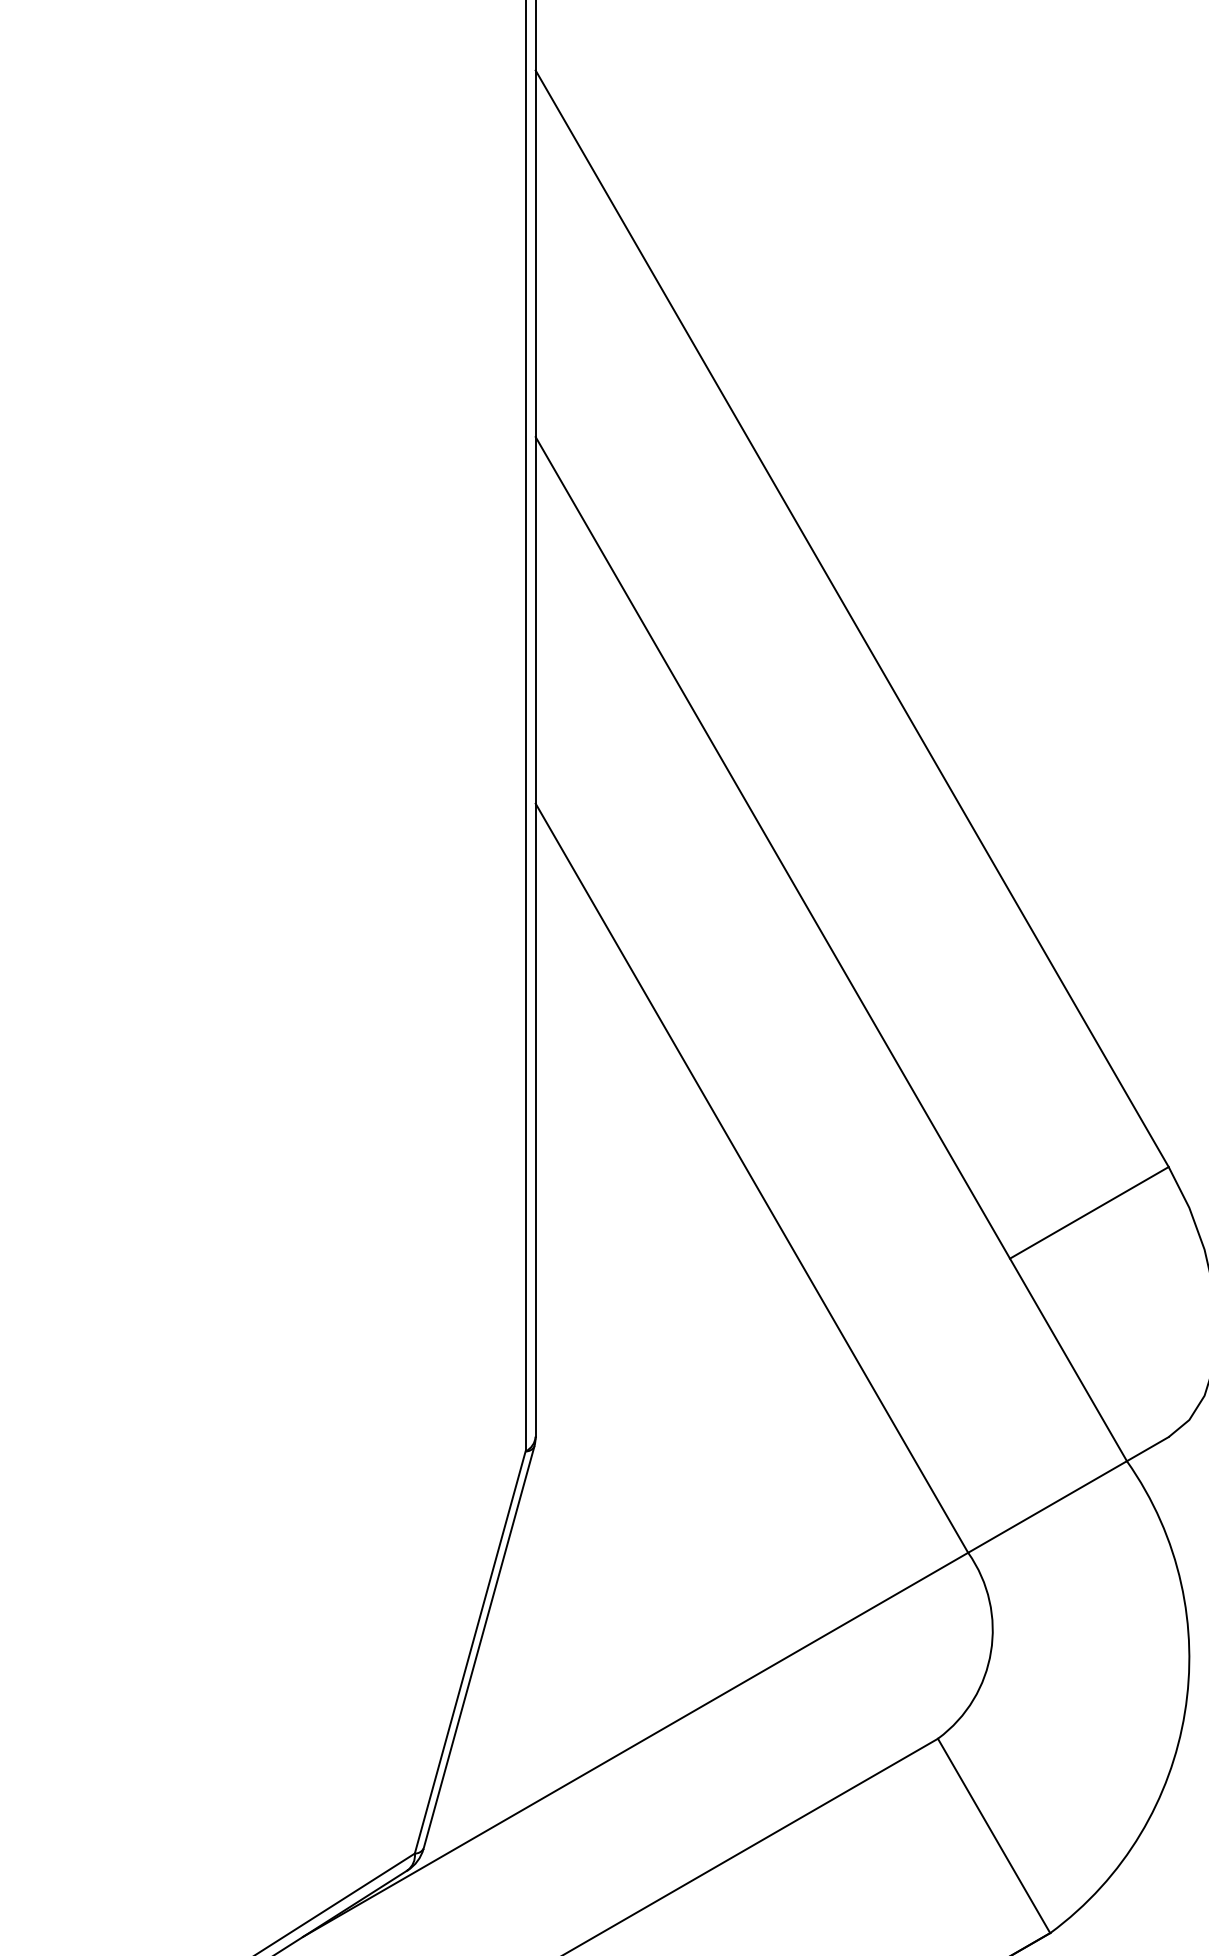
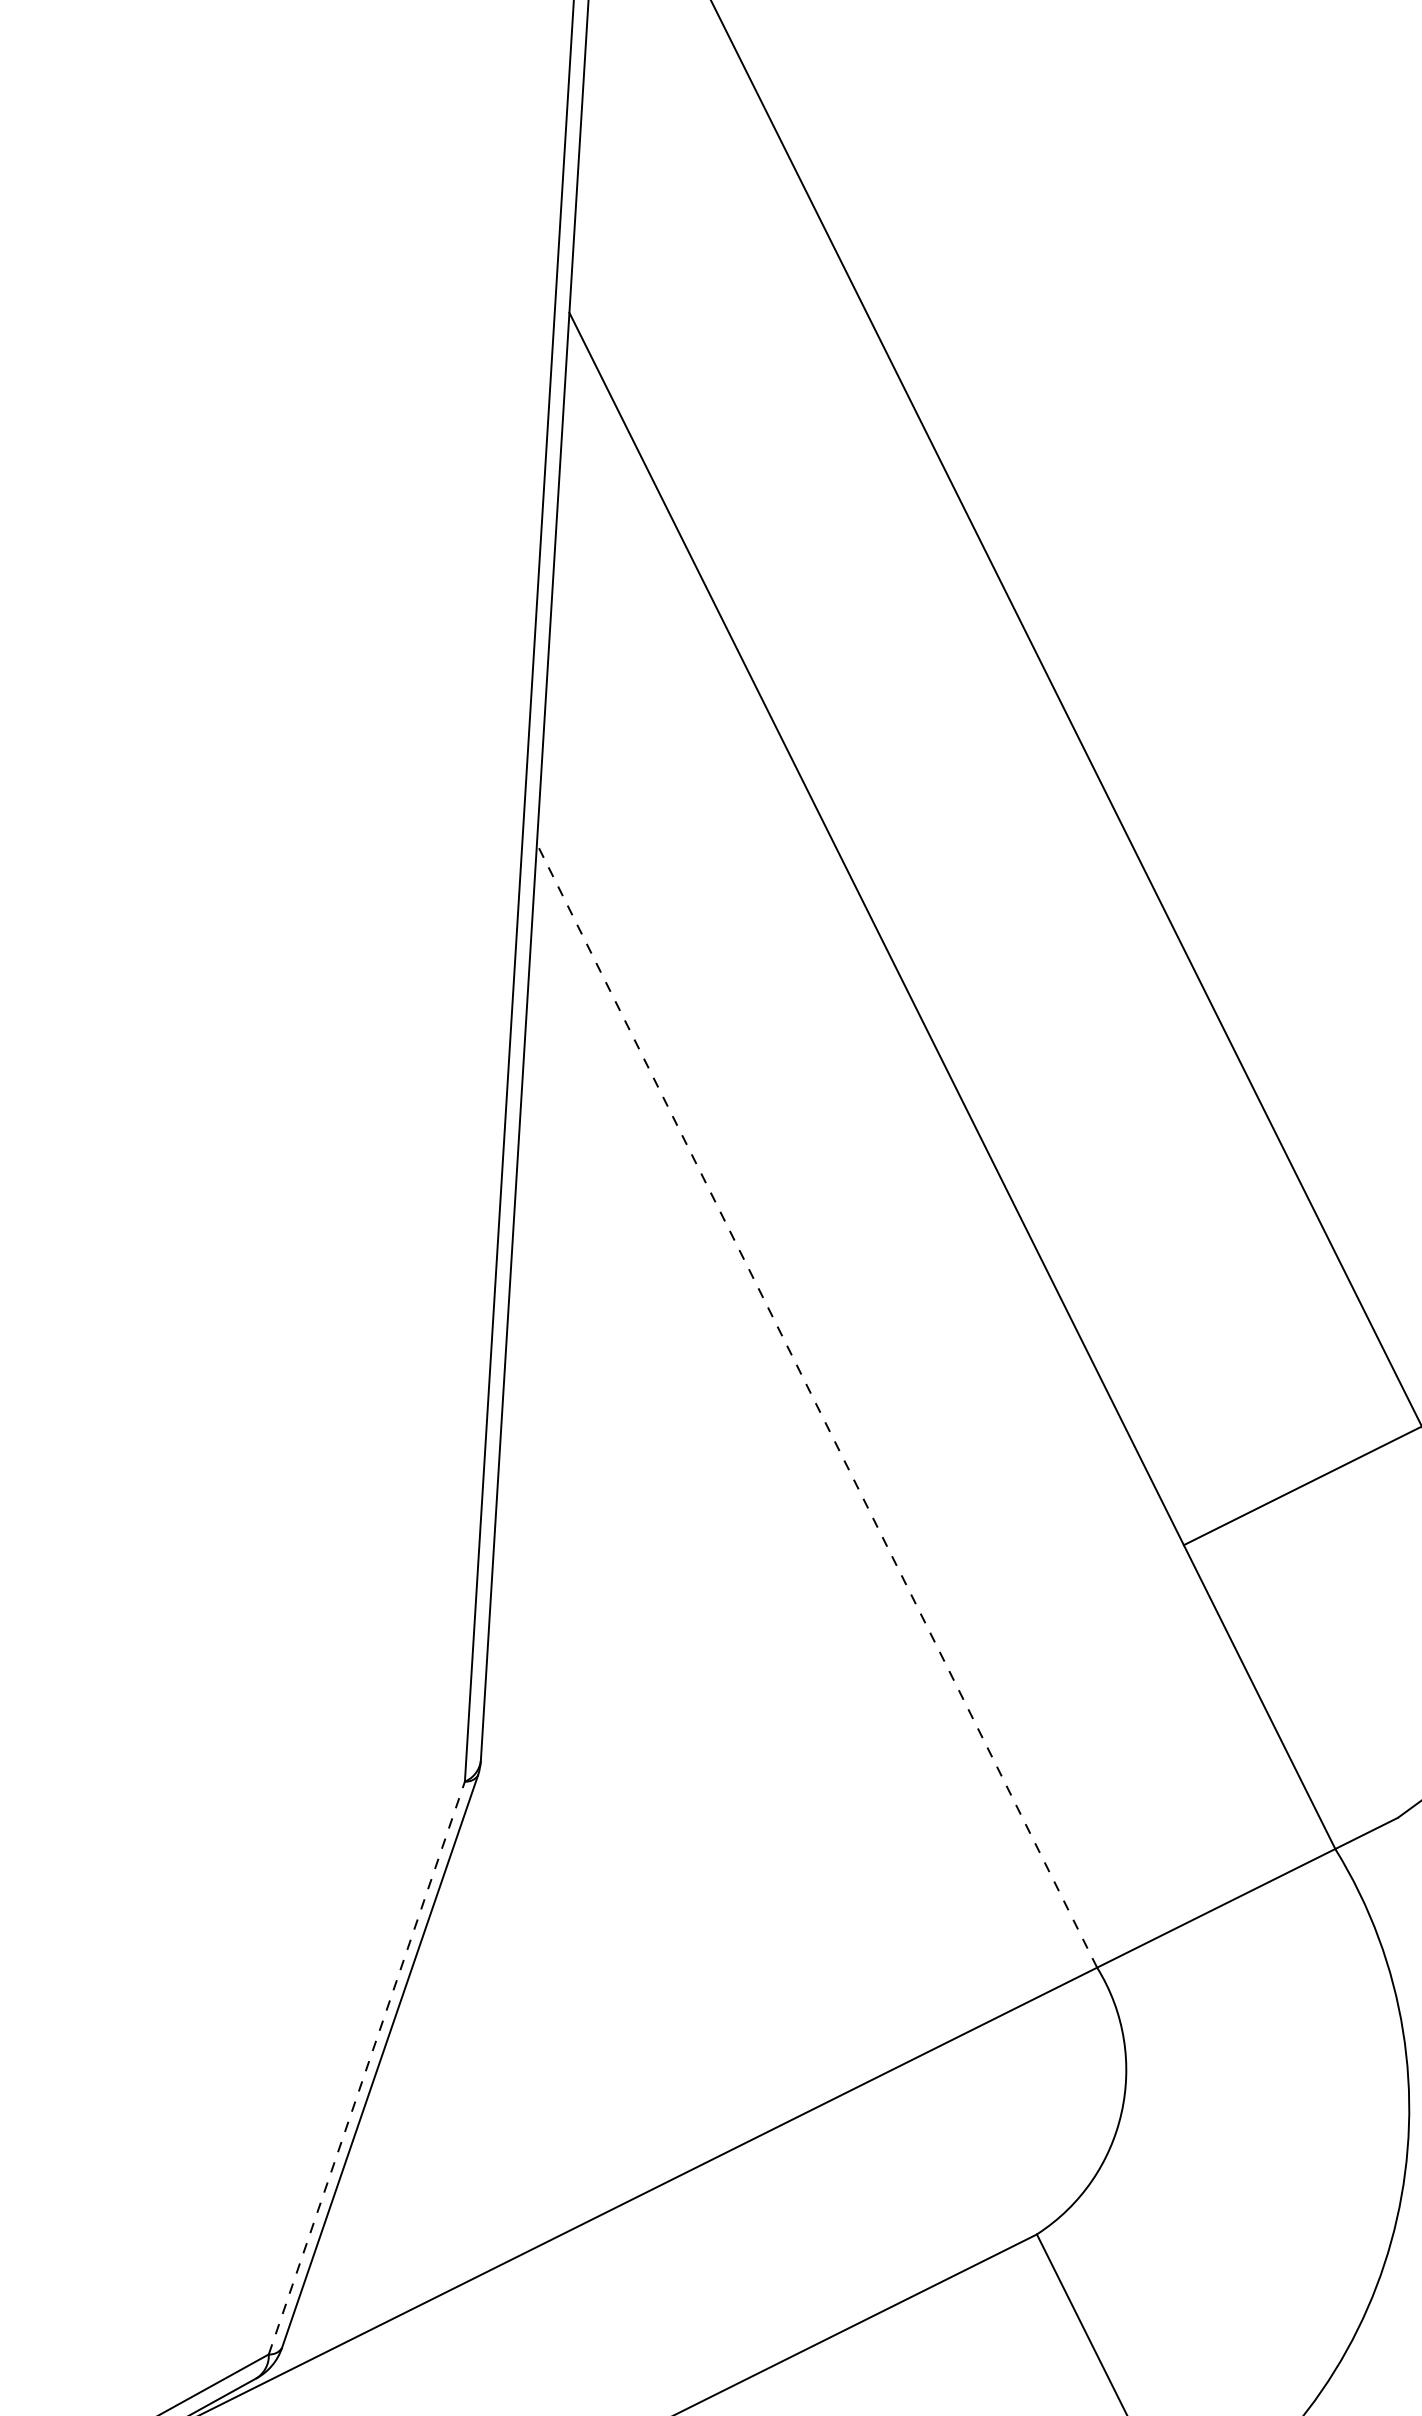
line: (751, 1177) -> (816, 1404), solid -> dashed
line: (470, 1652) -> (367, 2068), solid -> dashed

